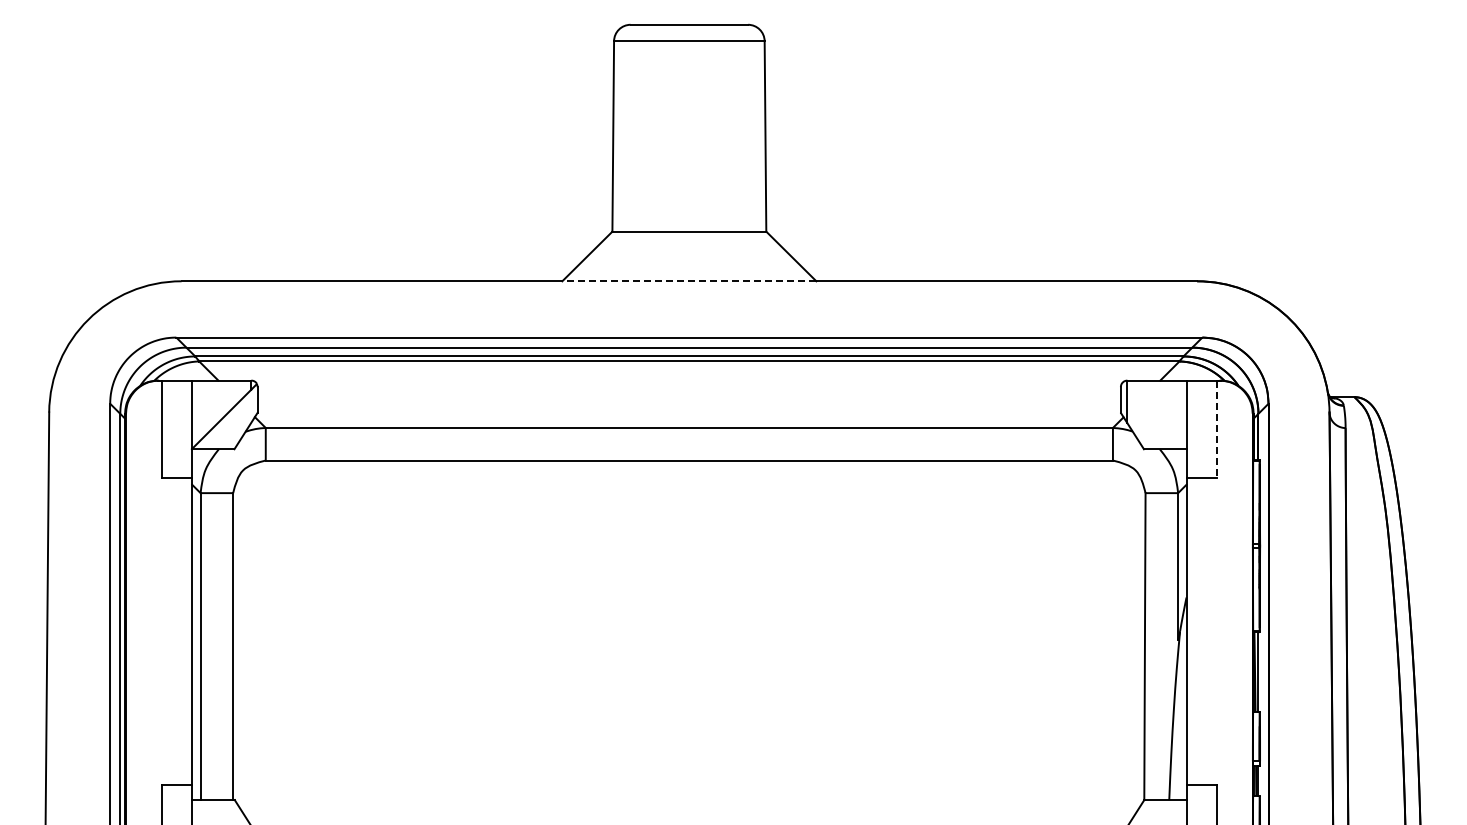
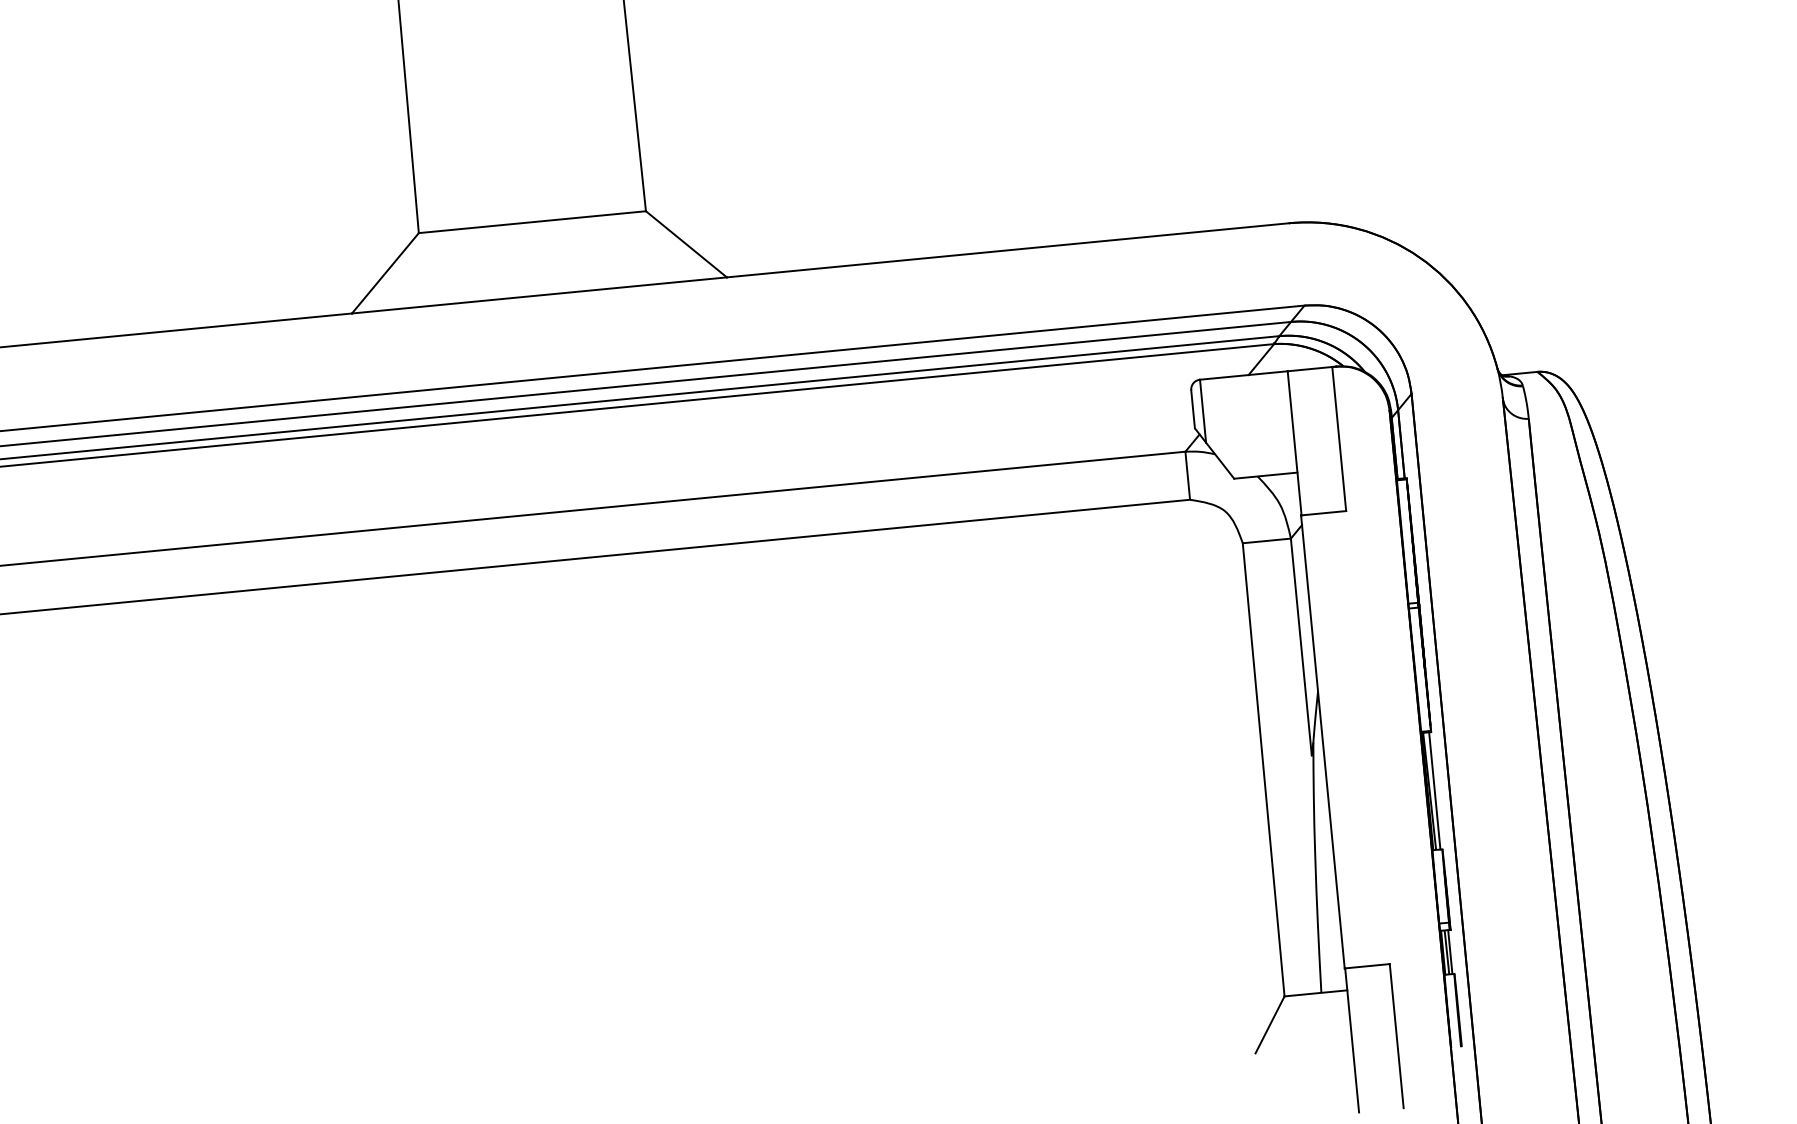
line: (688, 281) -> (538, 295), dashed -> solid
line: (1217, 429) -> (1339, 439), dashed -> solid

